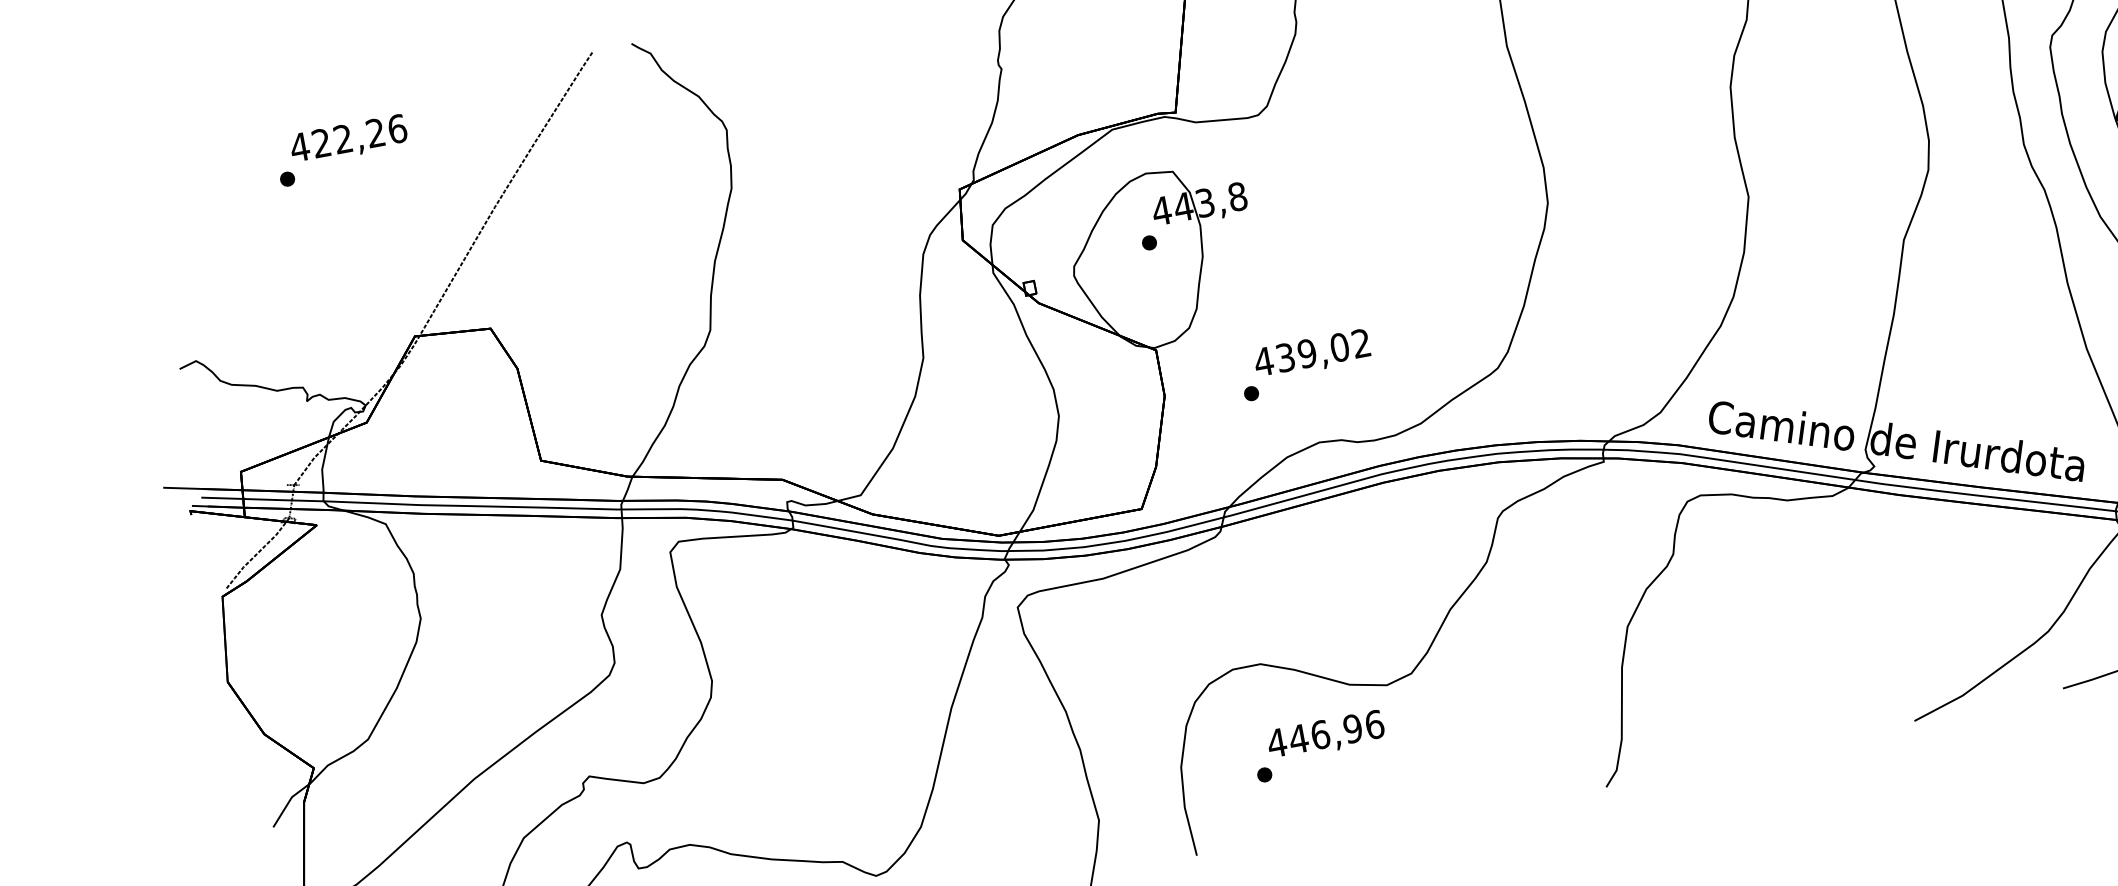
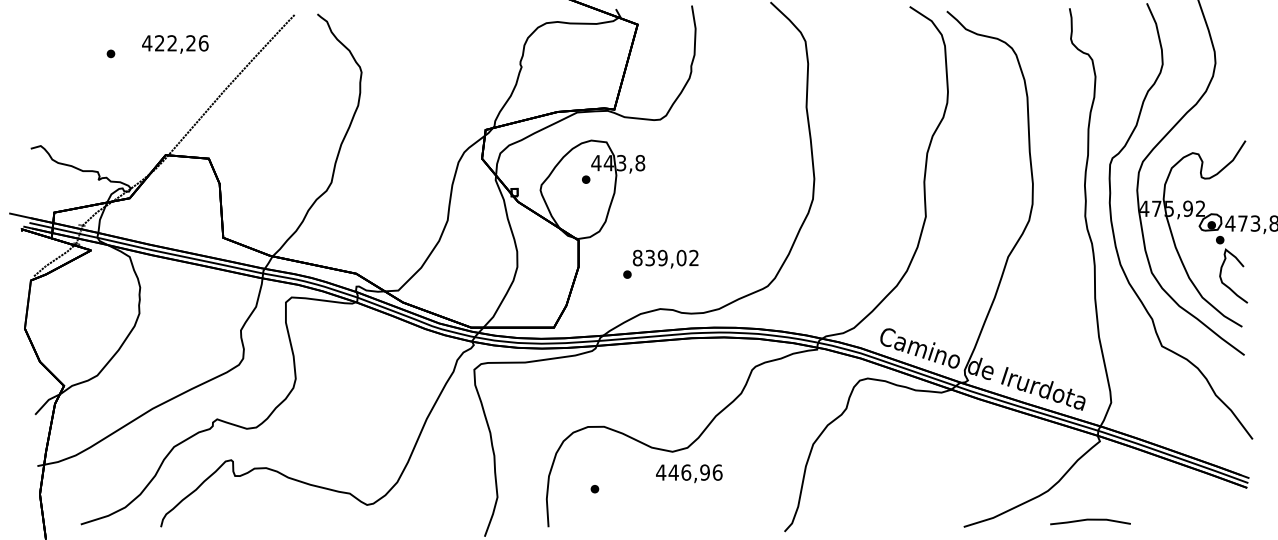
text: (349, 140) -> (175, 44), moved
text: (1263, 360) -> (637, 257), 439,02 -> 839,02
text: (1326, 735) -> (689, 473), moved

